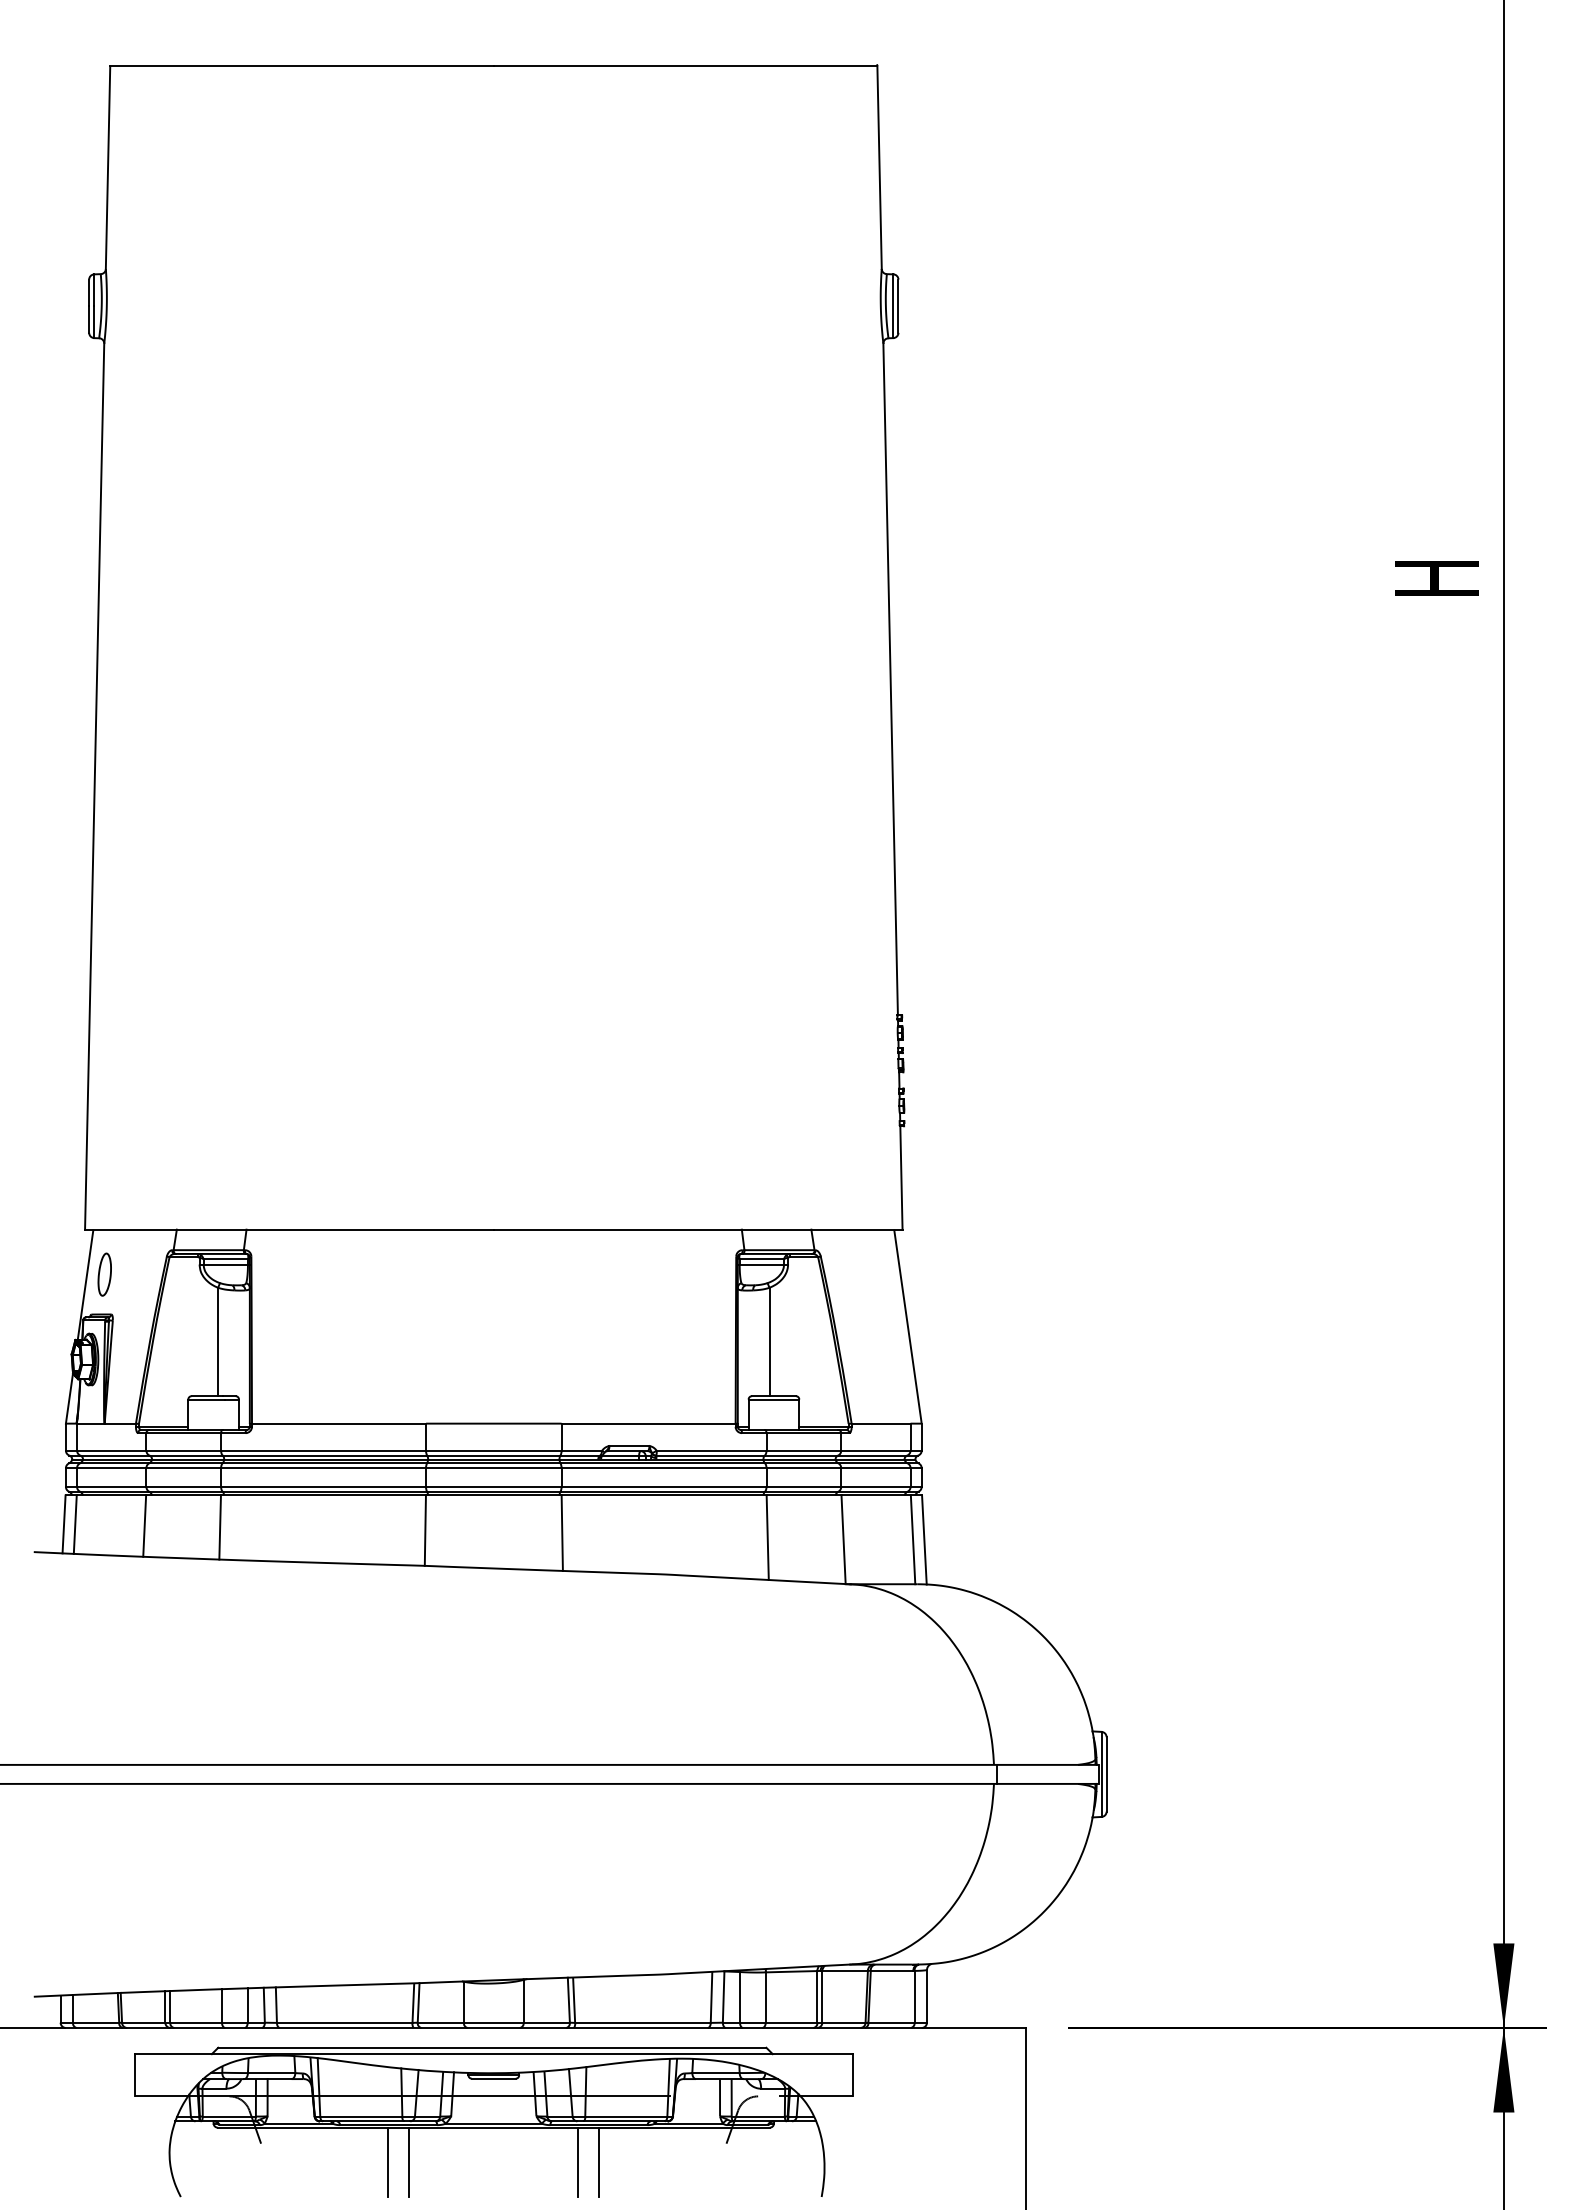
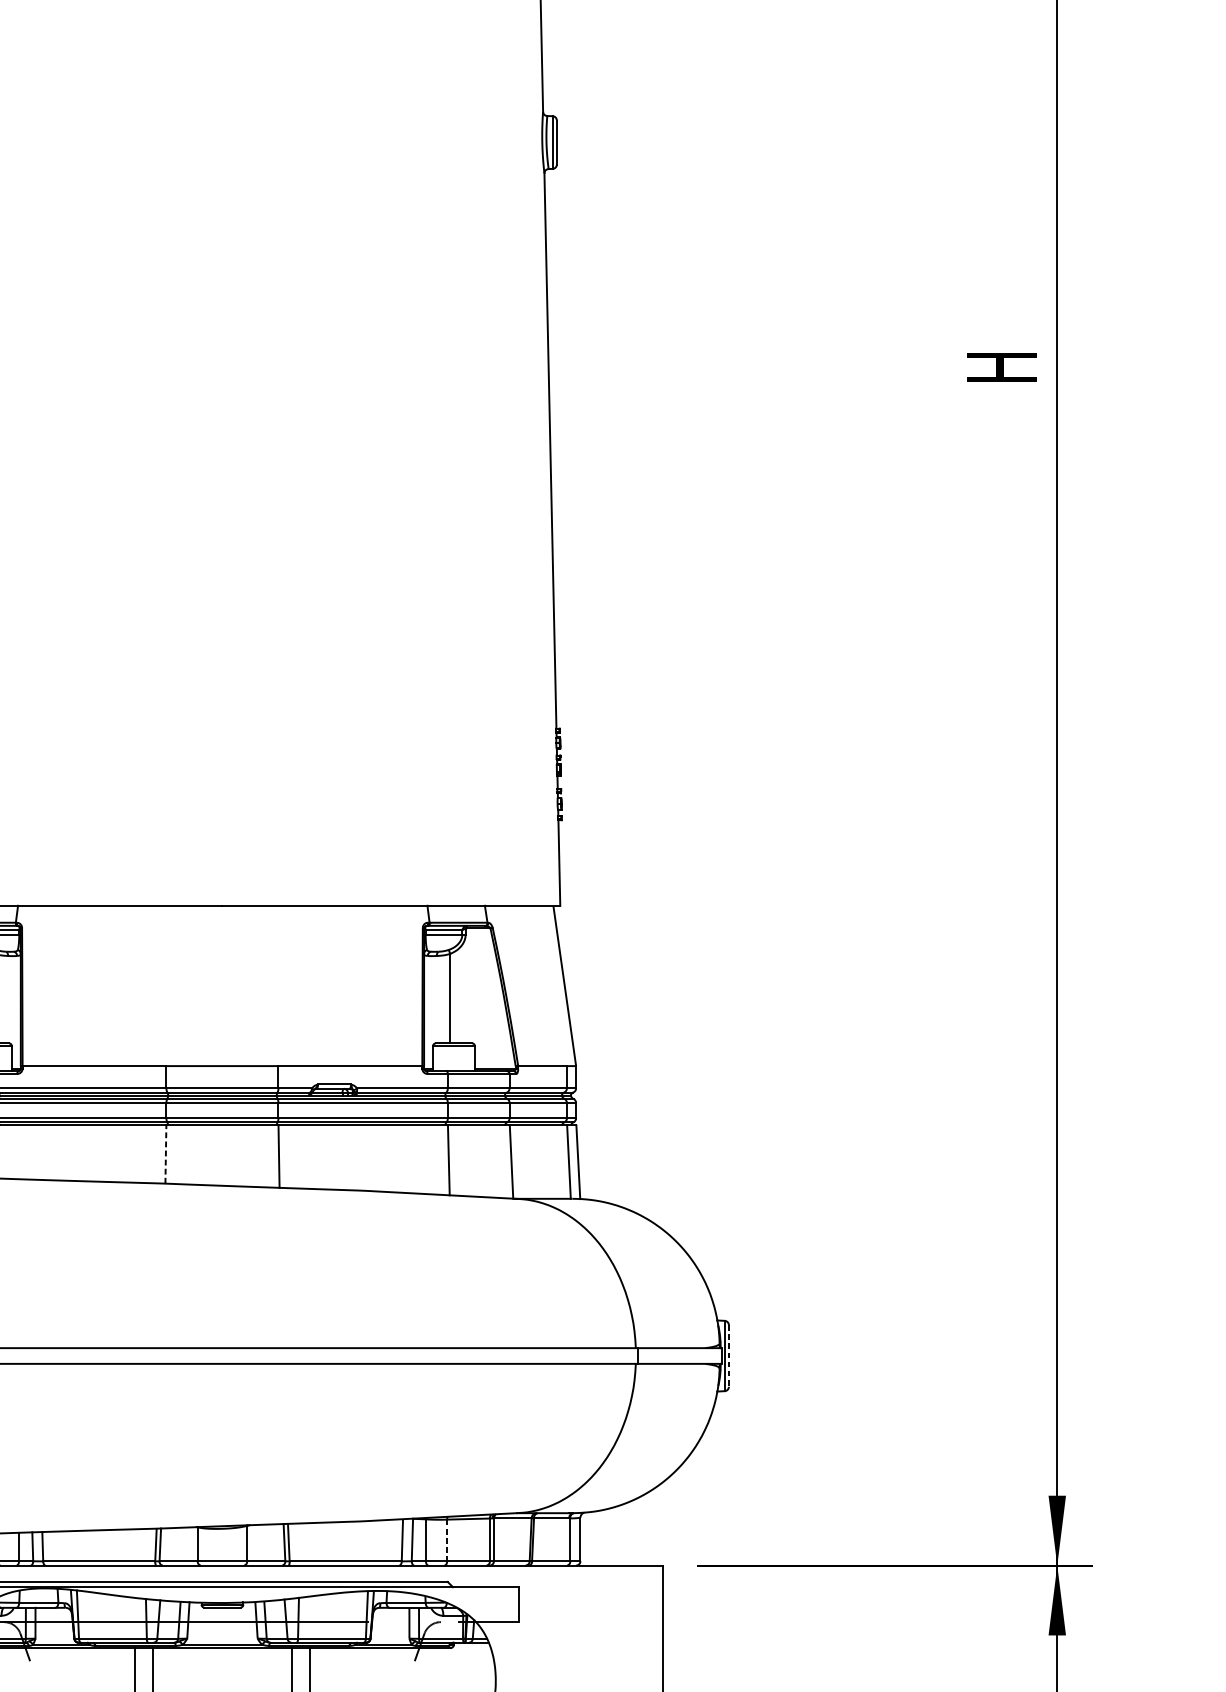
line: (425, 1530) -> (165, 1154), solid -> dashed
line: (1106, 1774) -> (728, 1356), solid -> dashed
line: (765, 1998) -> (447, 1541), solid -> dashed

